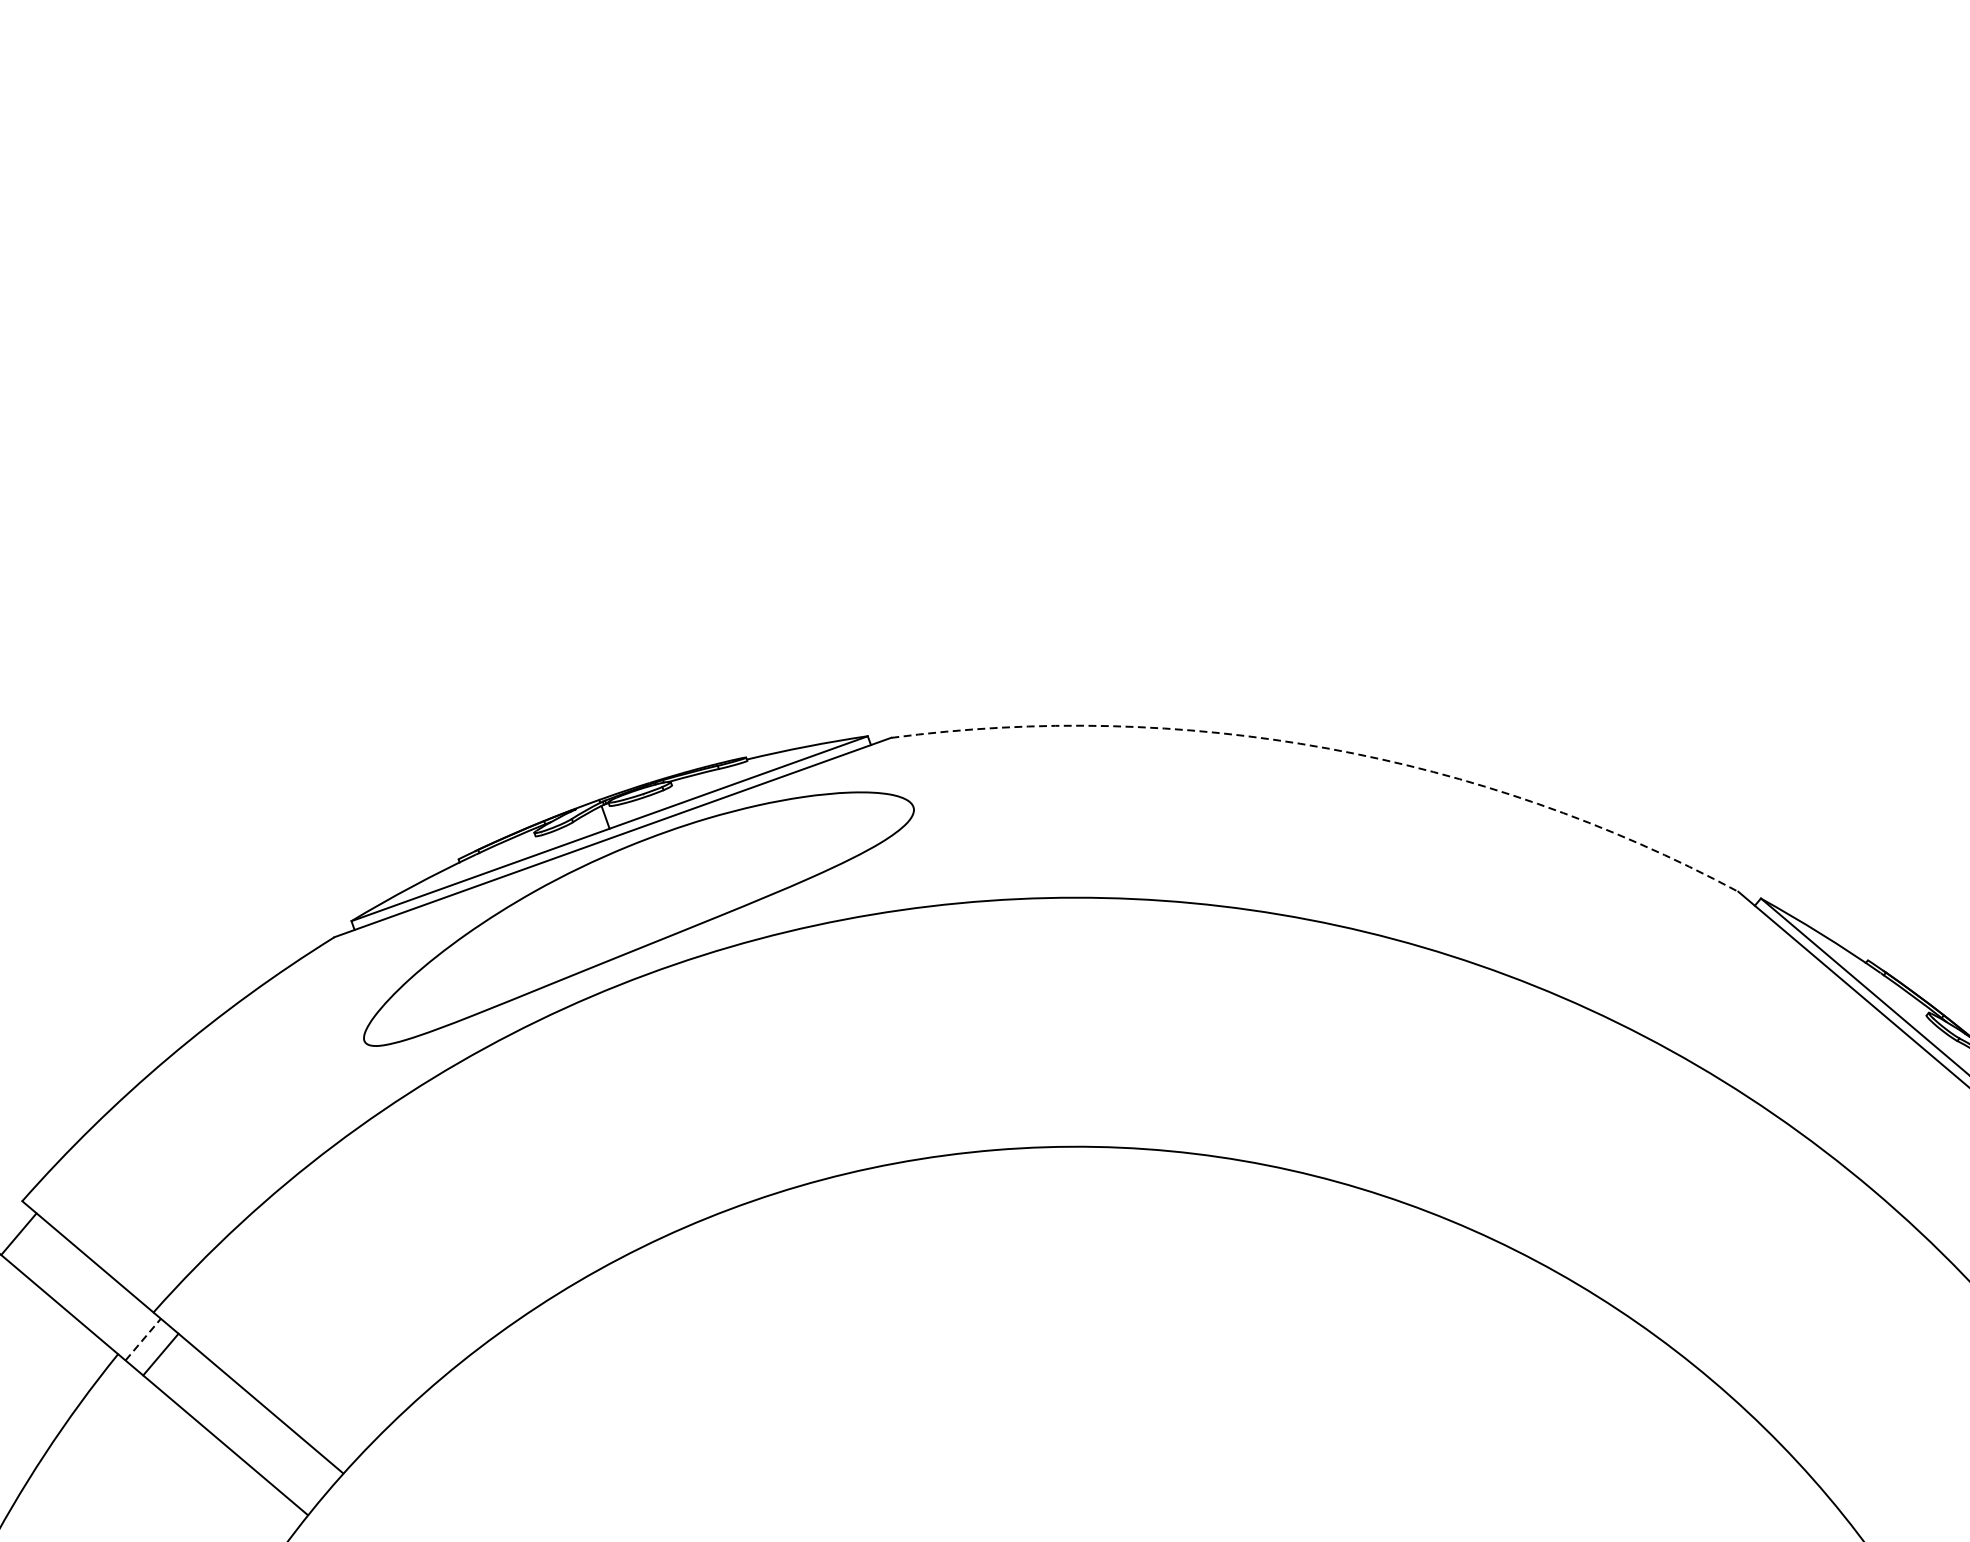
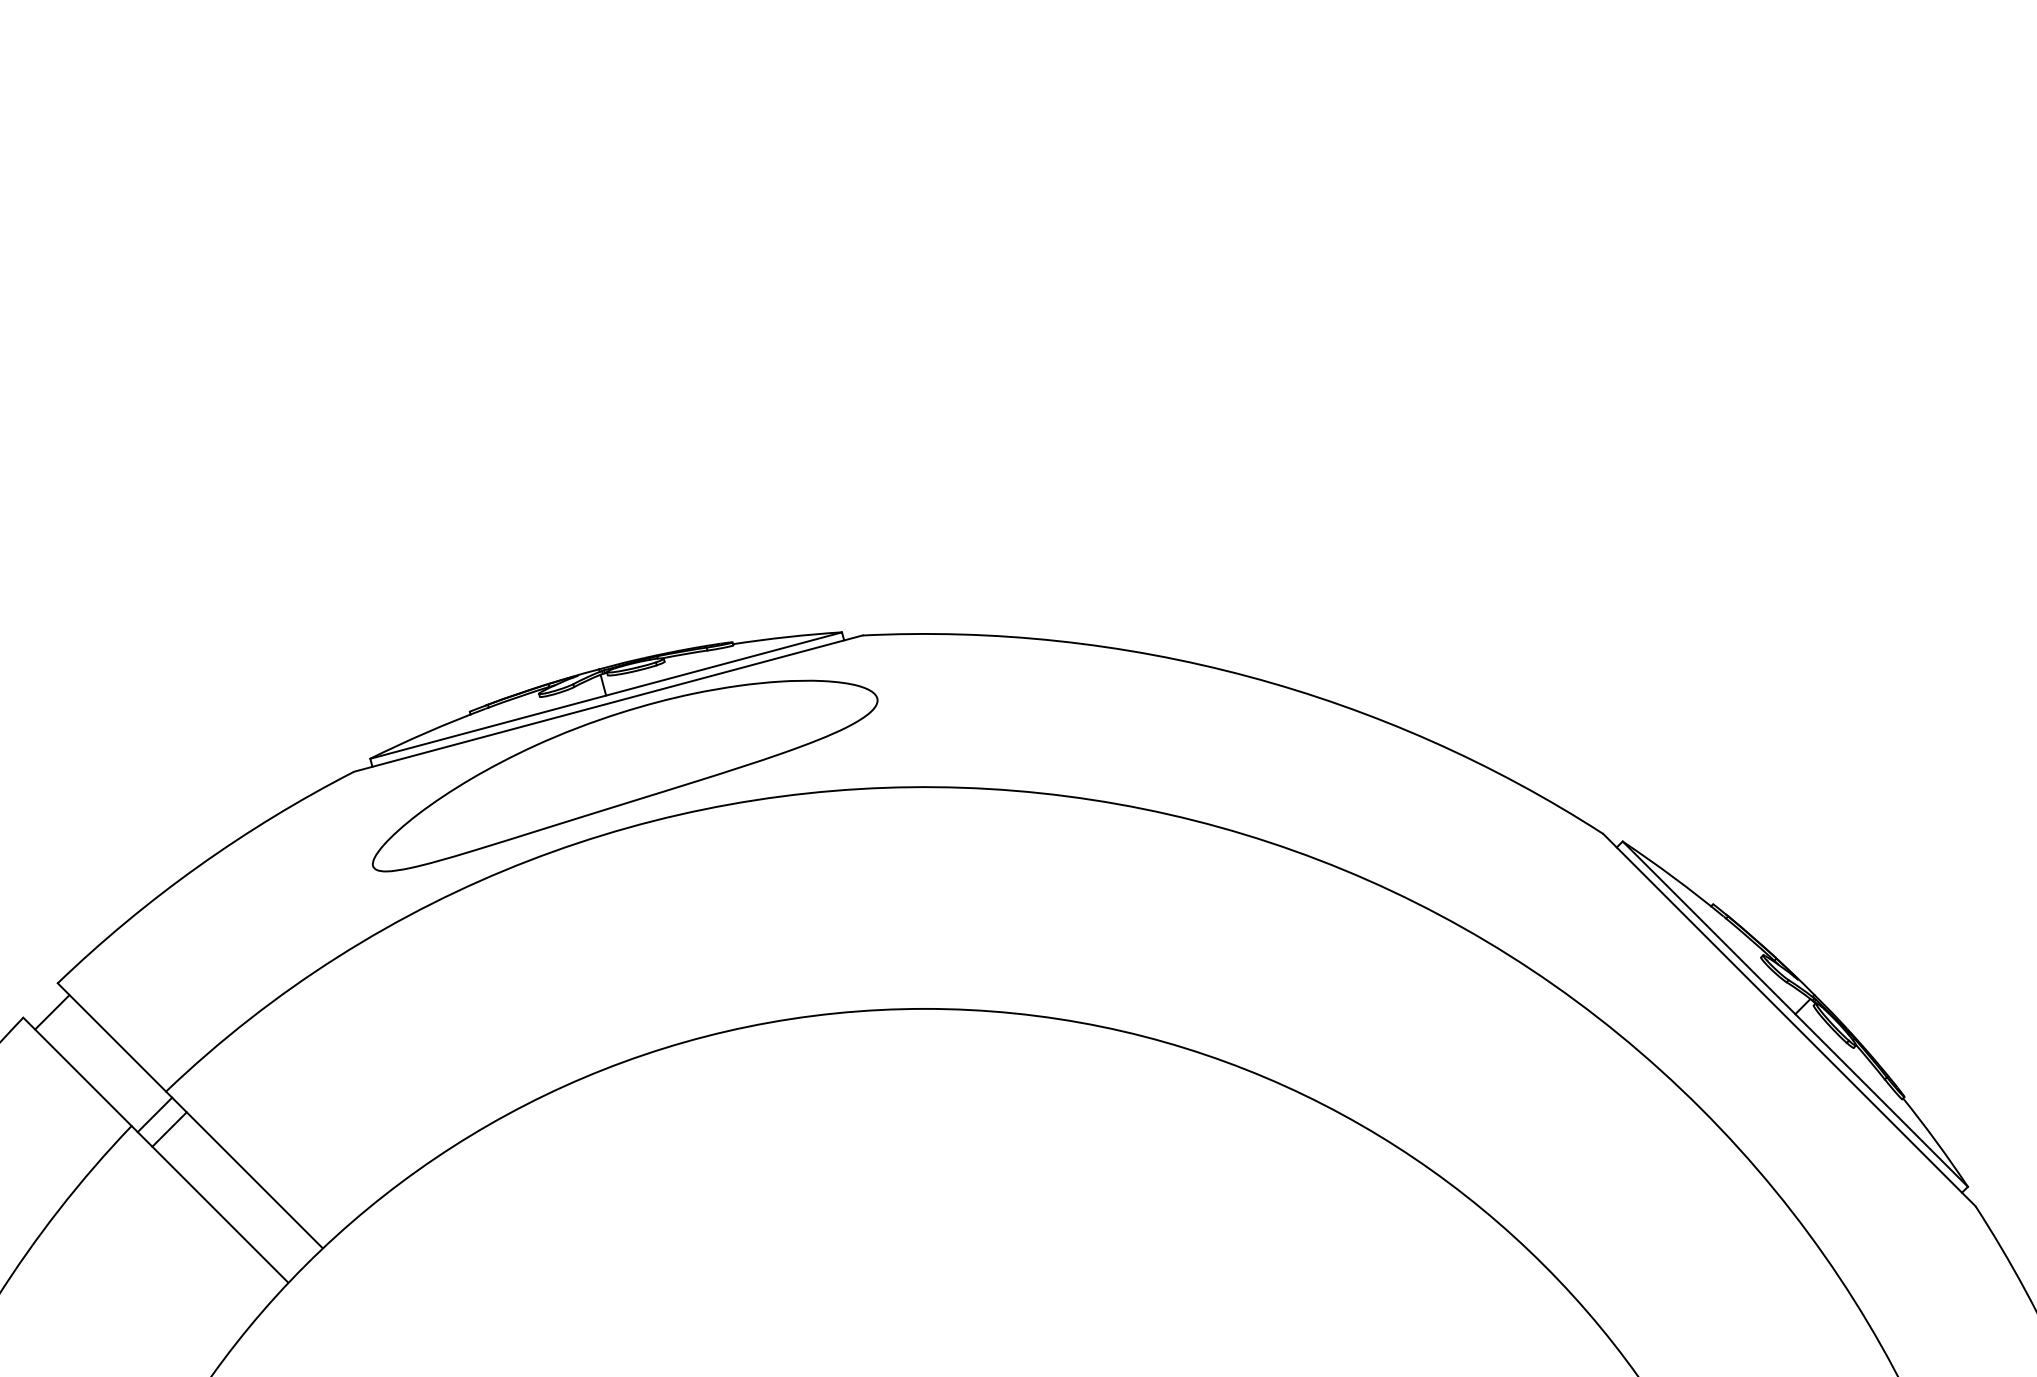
arc: (1326, 748) -> (1248, 676), dashed -> solid
line: (143, 1339) -> (155, 1114), dashed -> solid

